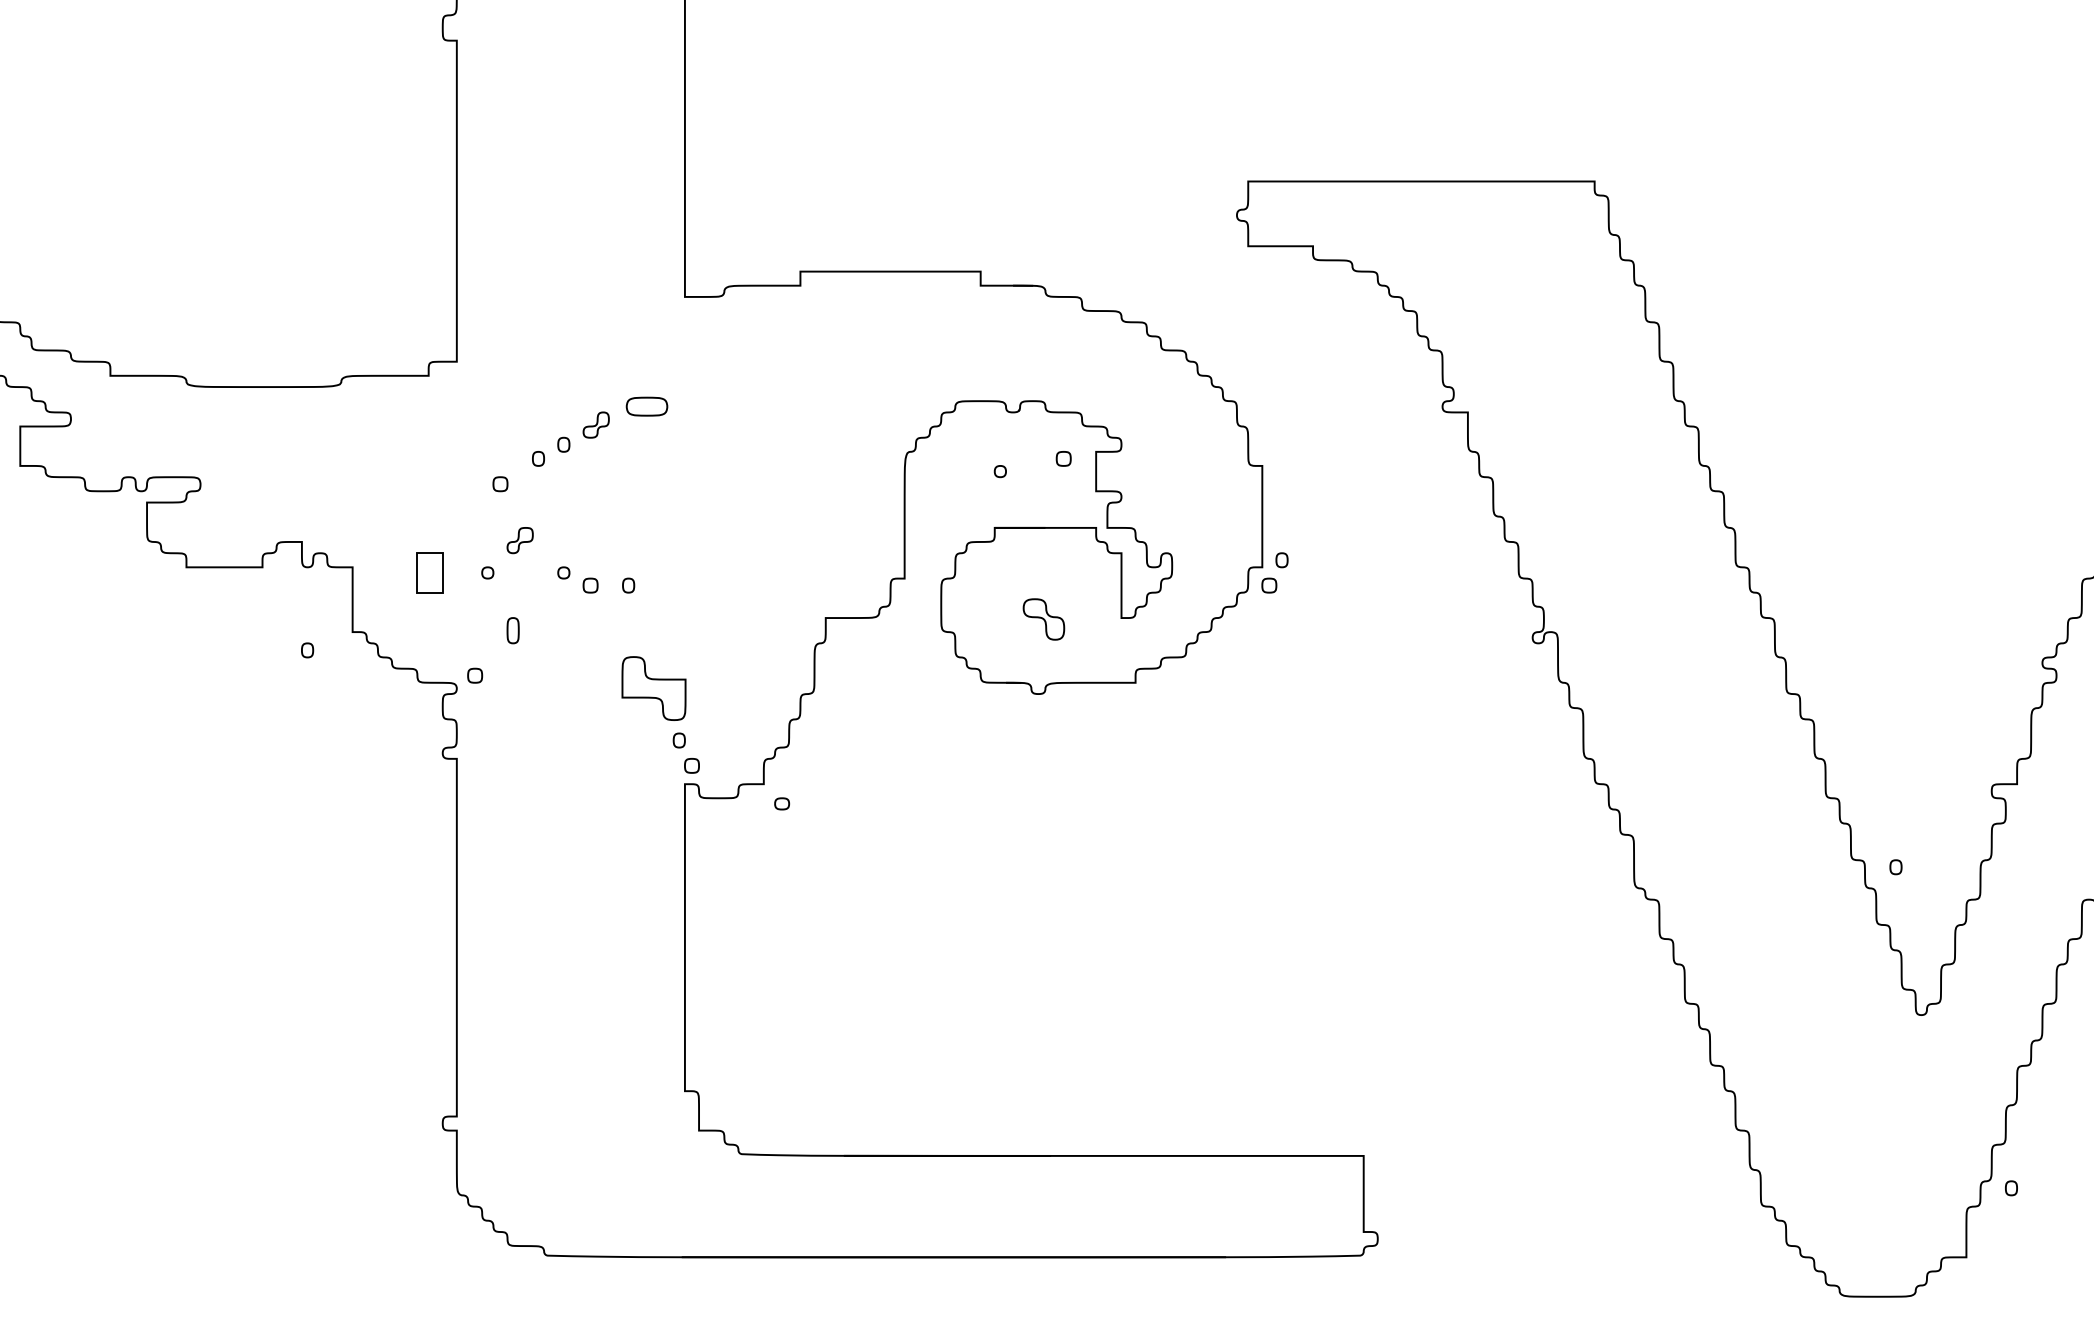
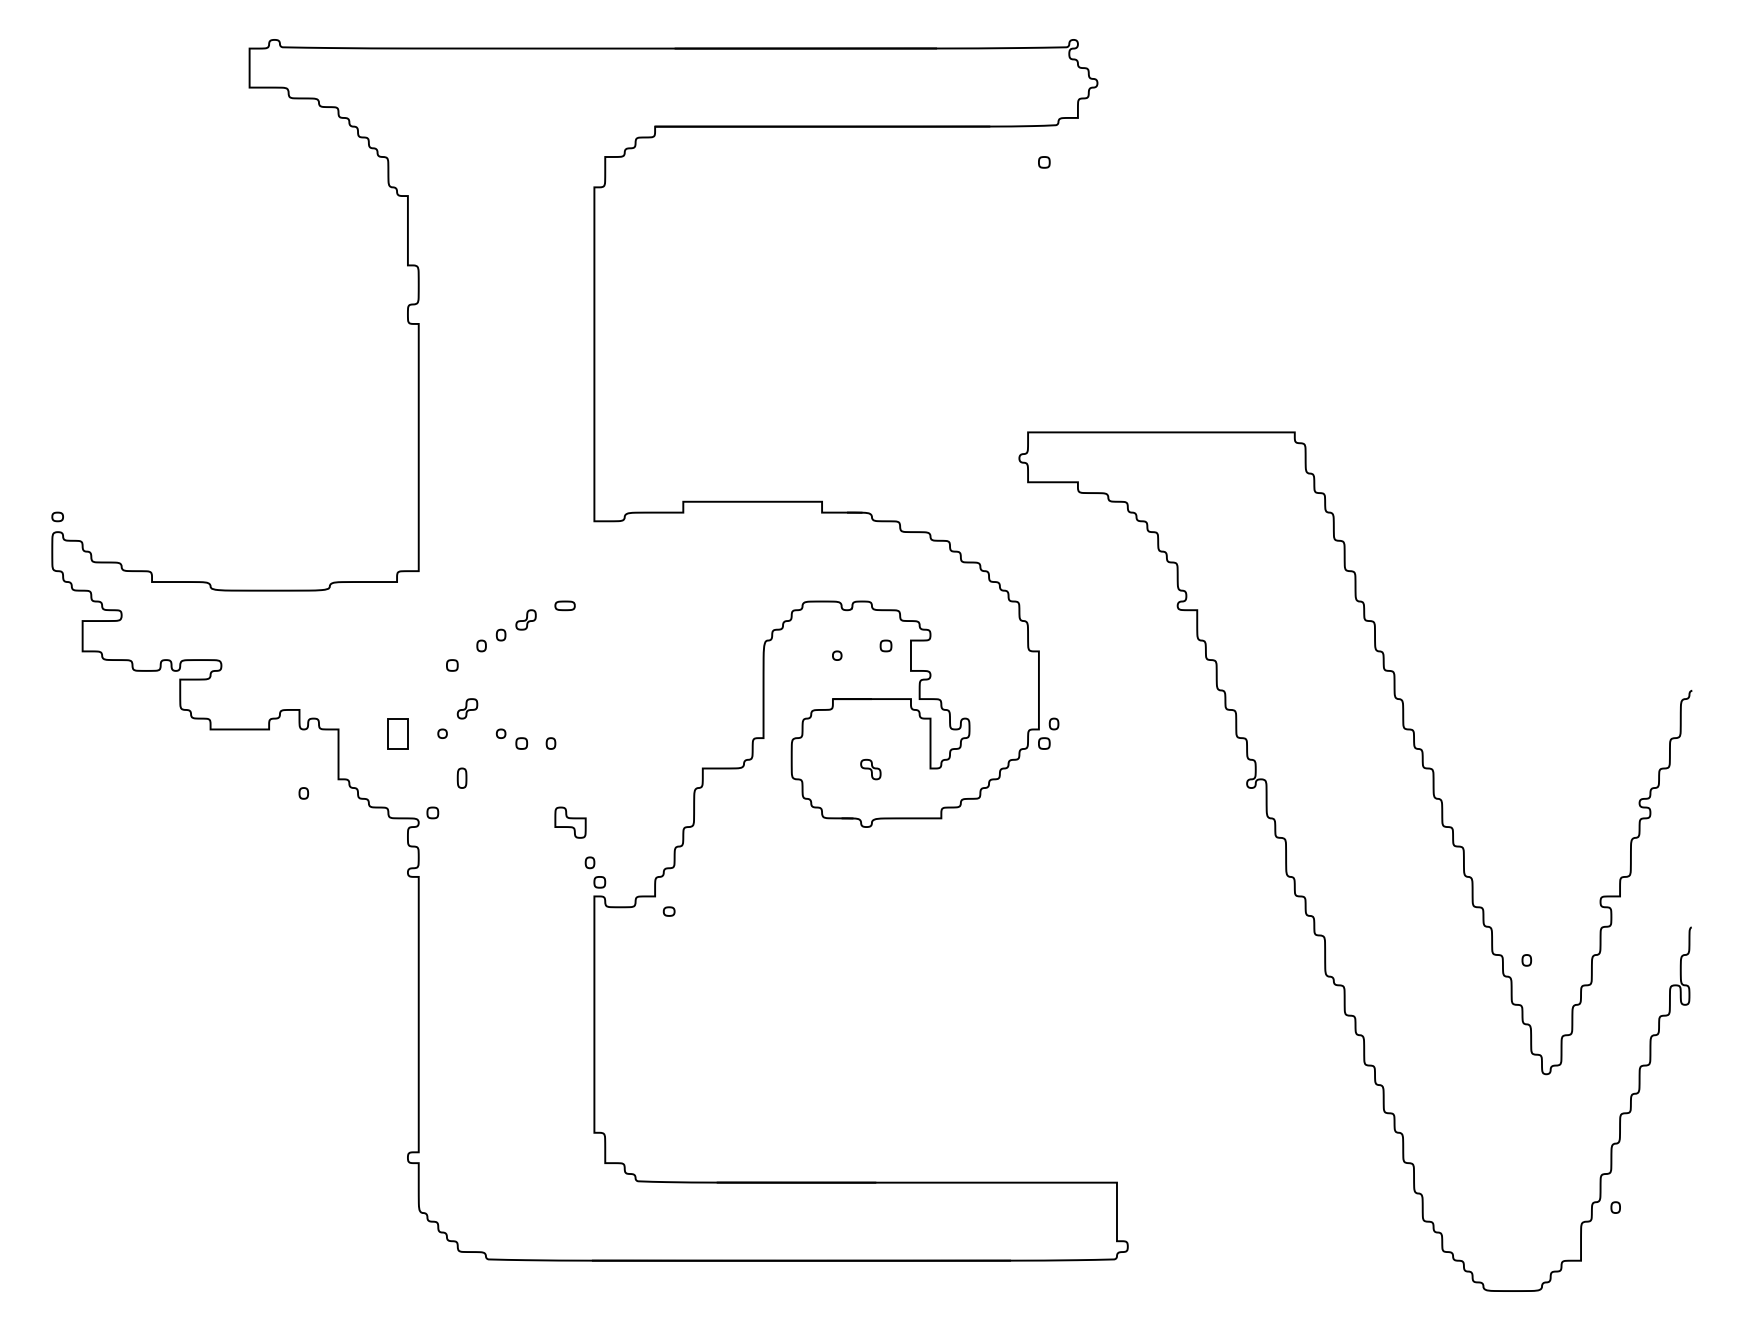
part: (646, 406) -> (564, 605), size x0.62
part: (1043, 619) -> (870, 769), size x0.62
part: (653, 688) -> (570, 822), size x0.62

